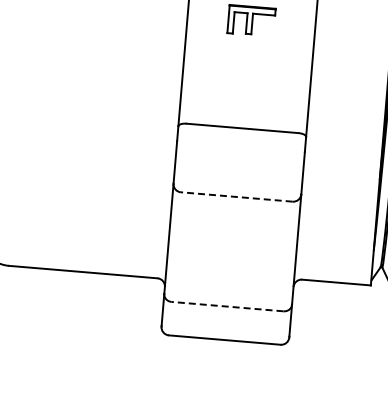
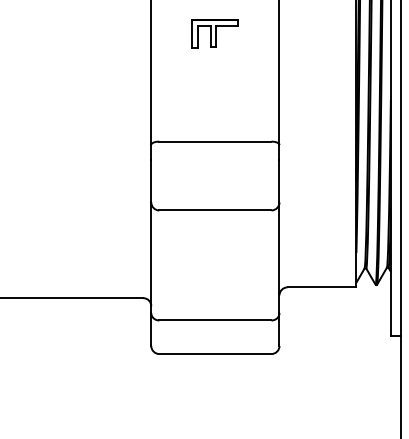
line: (235, 196) -> (214, 210), dashed -> solid
line: (226, 306) -> (214, 320), dashed -> solid

